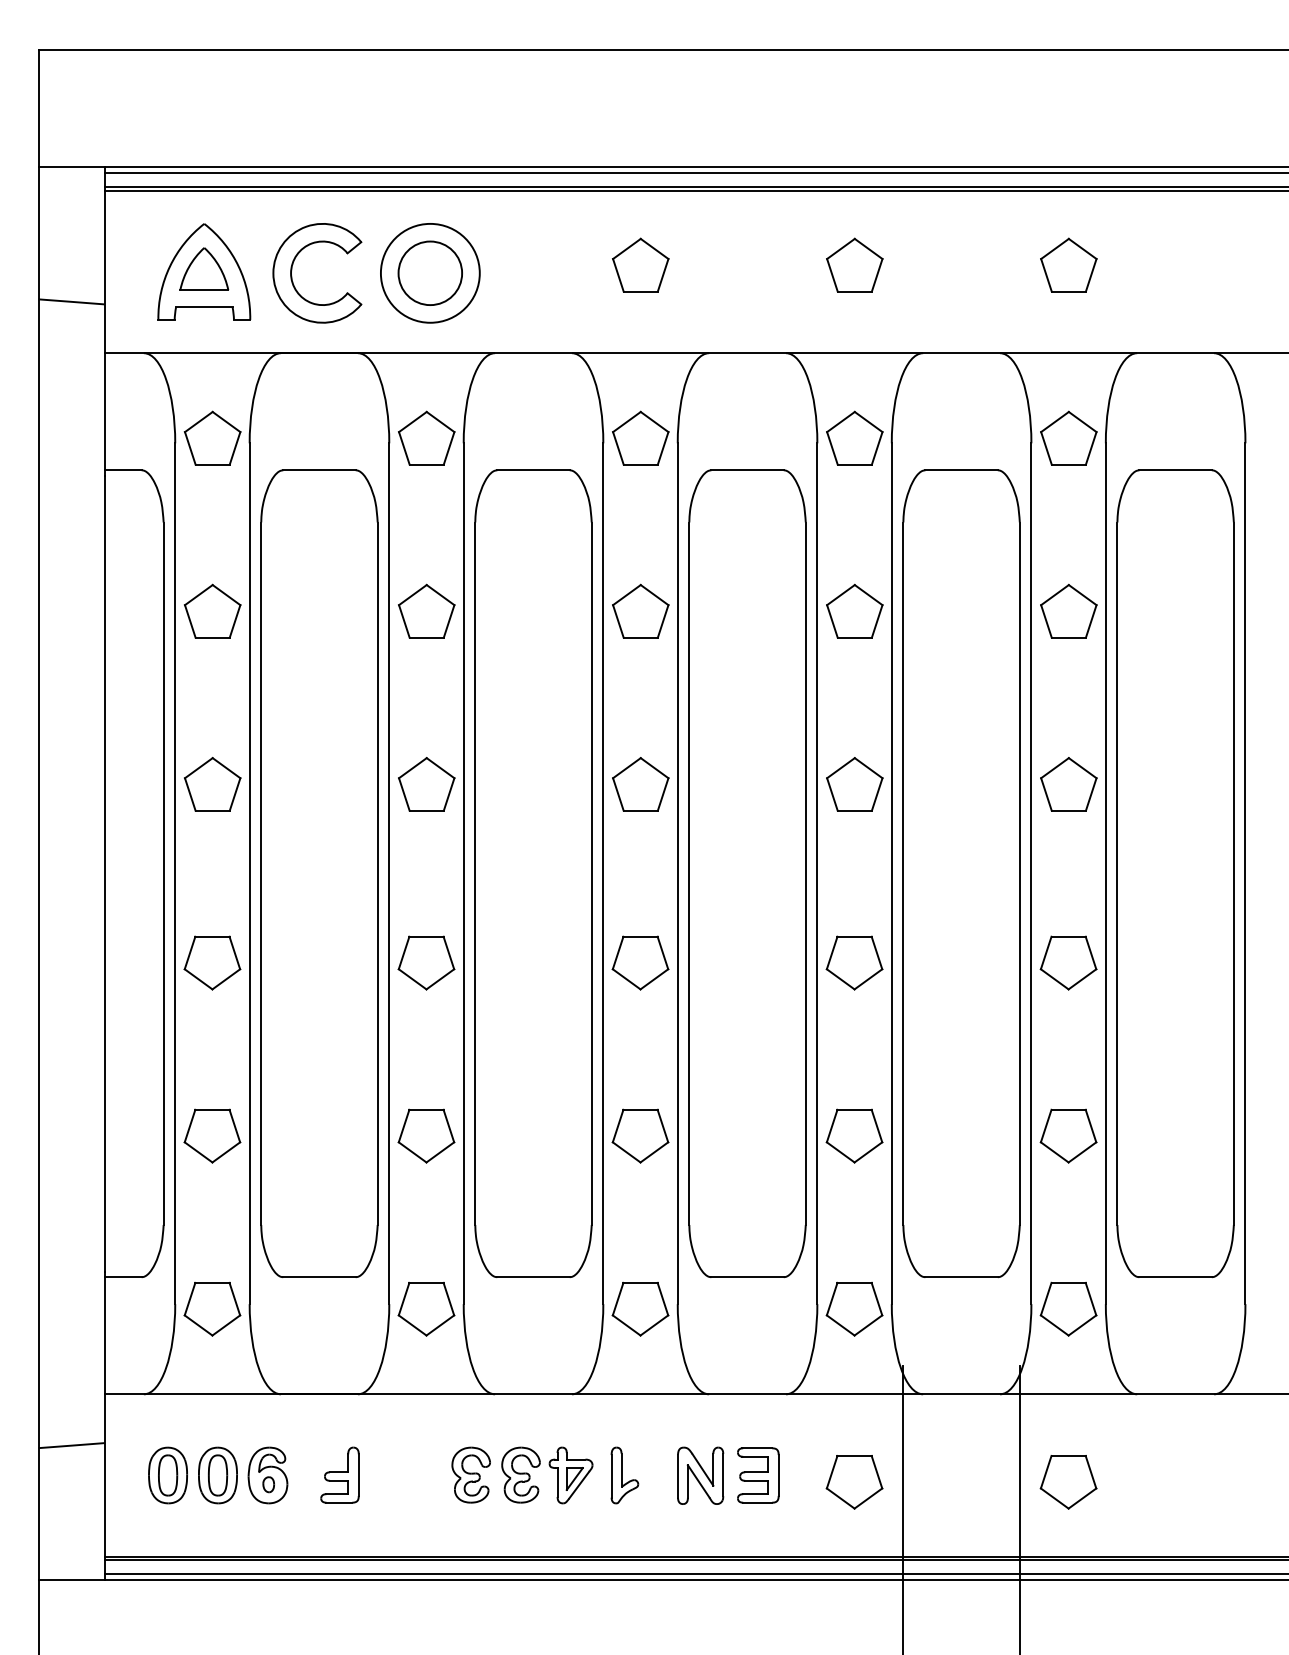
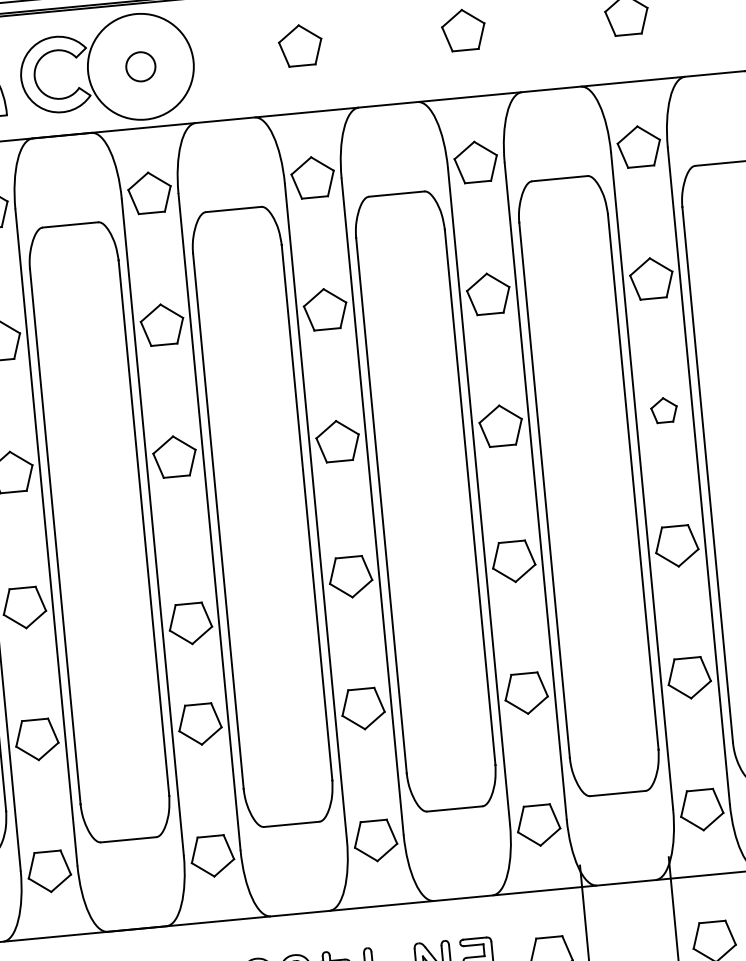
circle: (429, 272) -> (140, 66), size x1.4
circle: (430, 273) -> (140, 66), size x0.6
part: (1068, 784) -> (663, 410), size x0.6
part: (426, 962) -> (190, 623), moved

